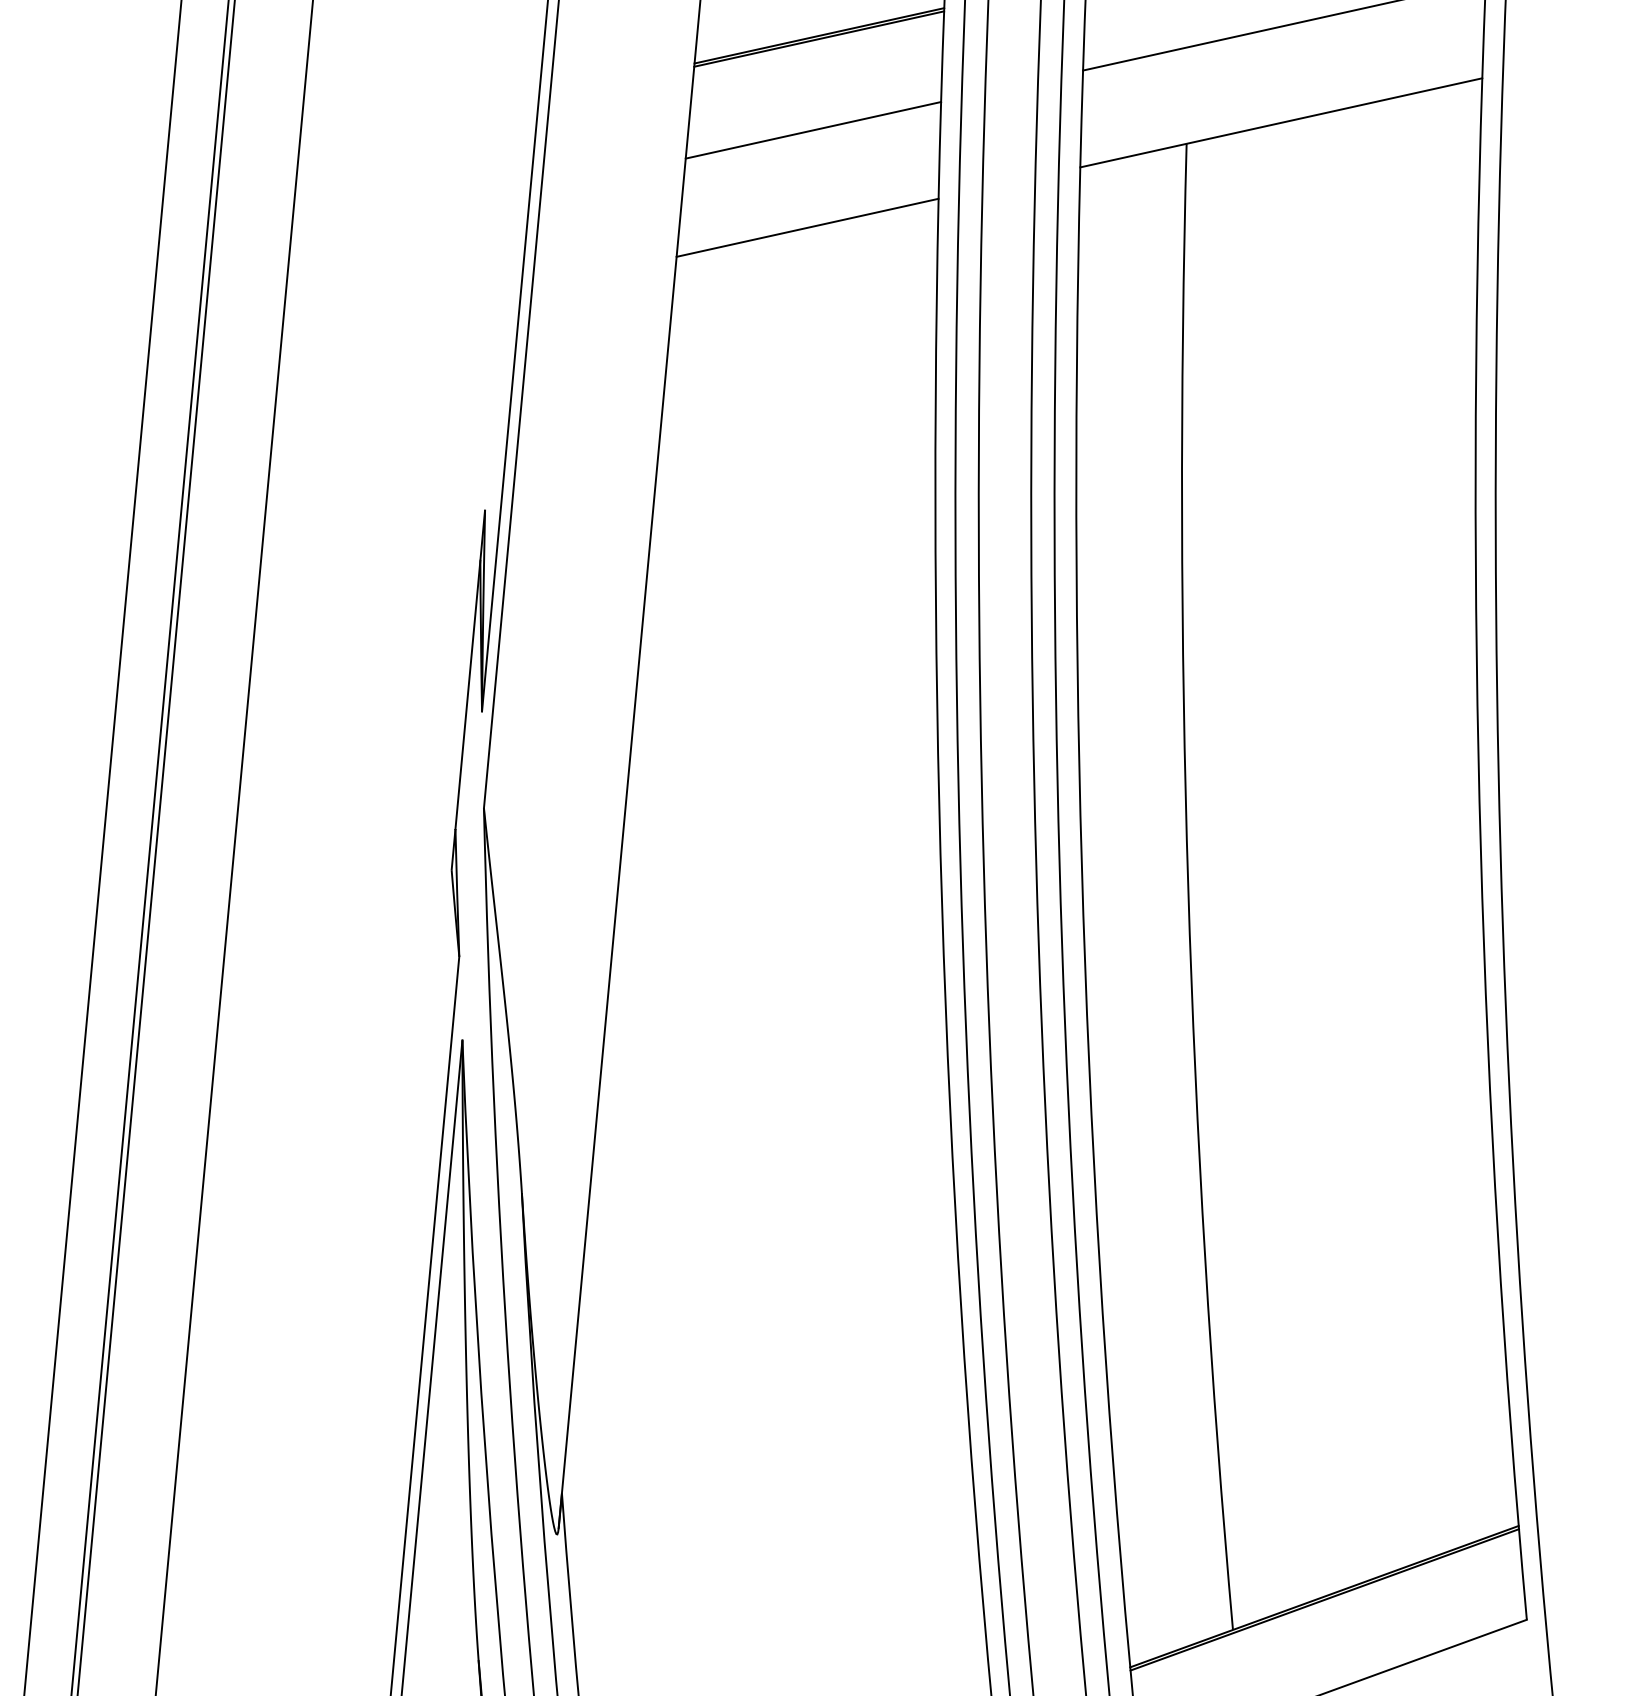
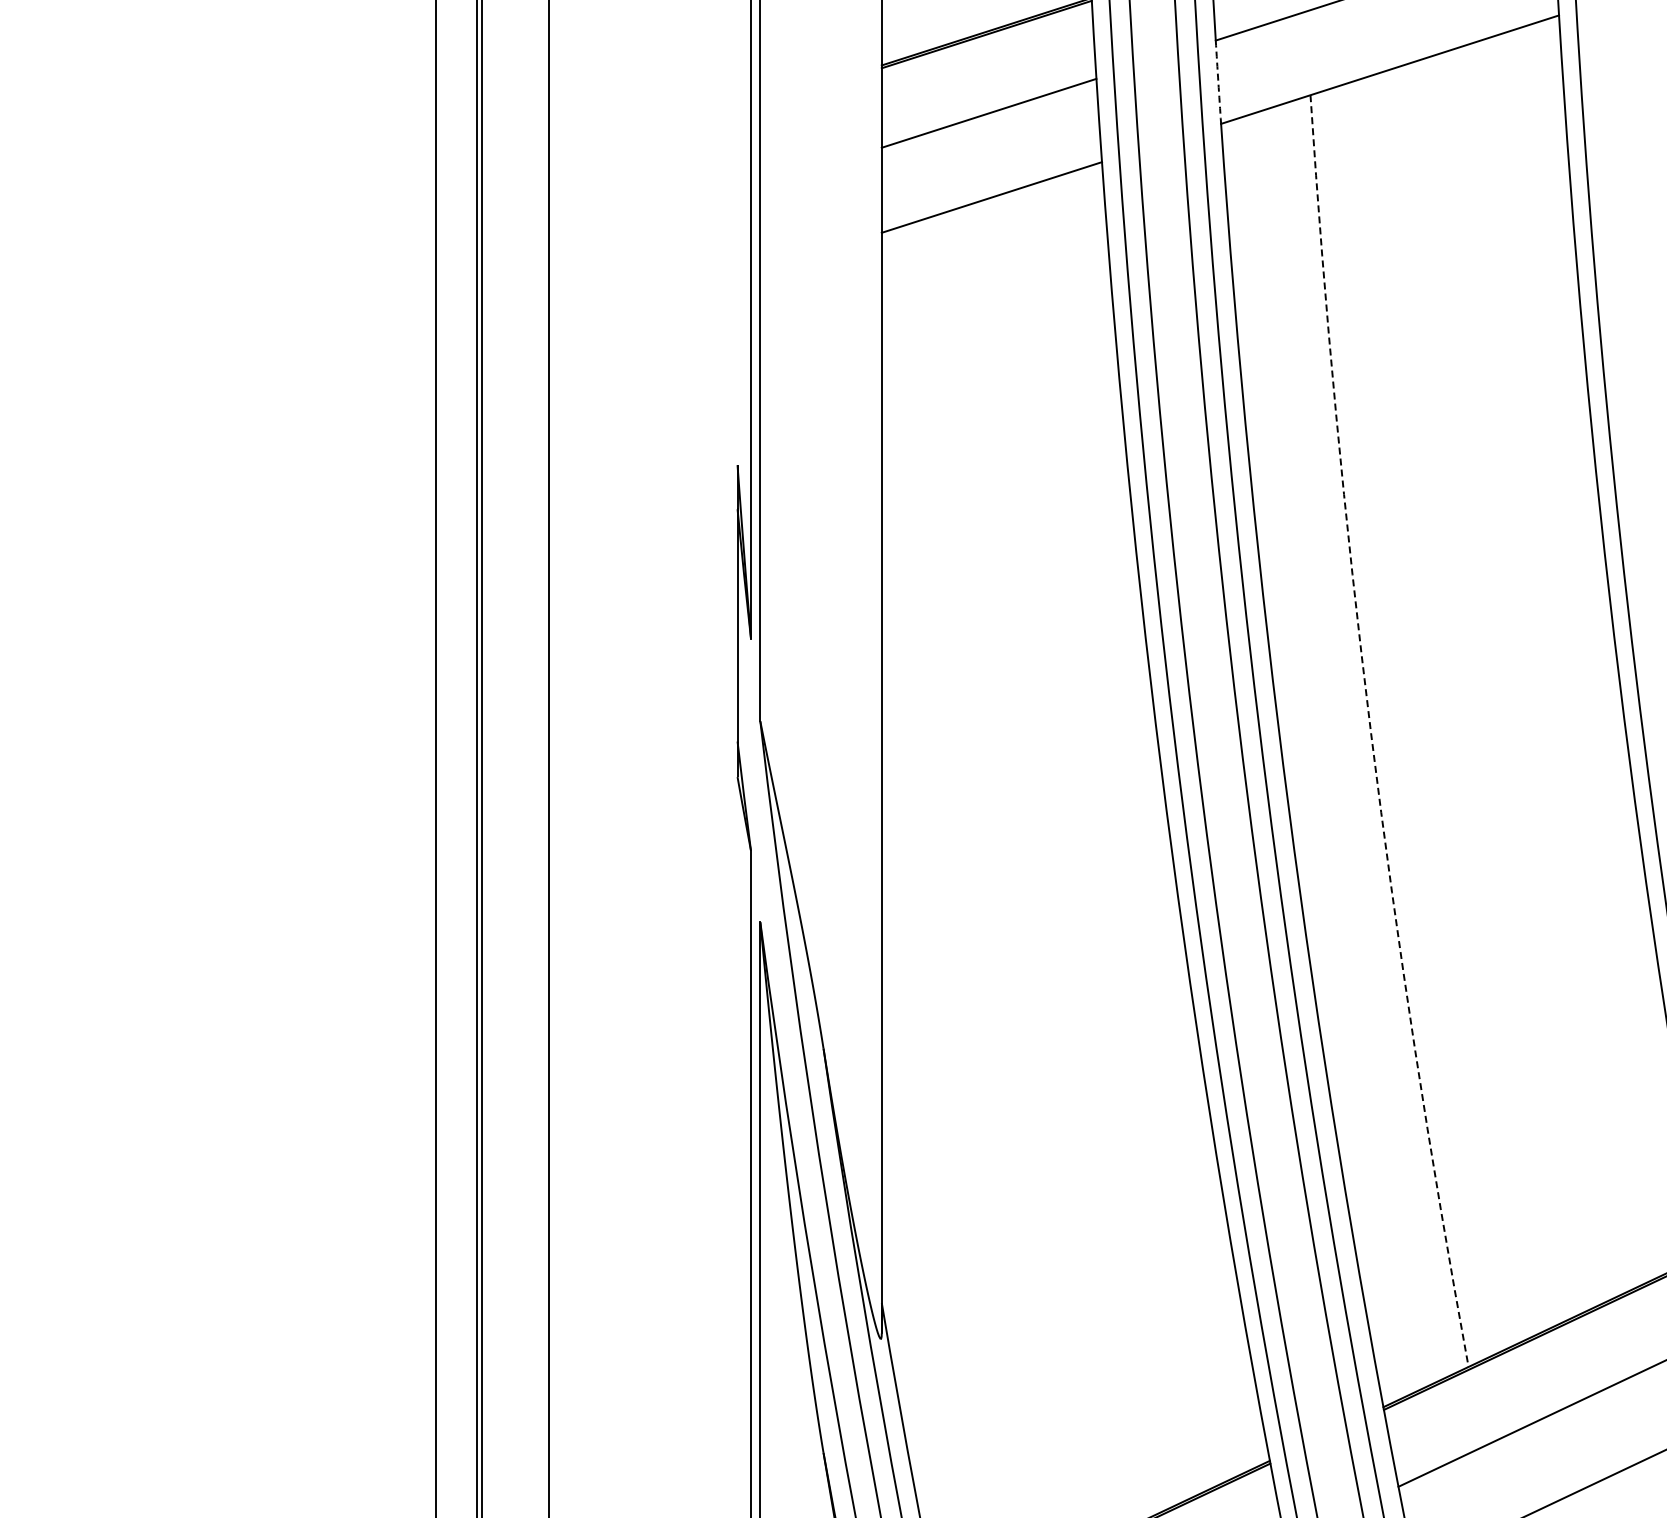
arc: (1081, 119) -> (1218, 82), solid -> dashed
arc: (1188, 887) -> (1371, 733), solid -> dashed

